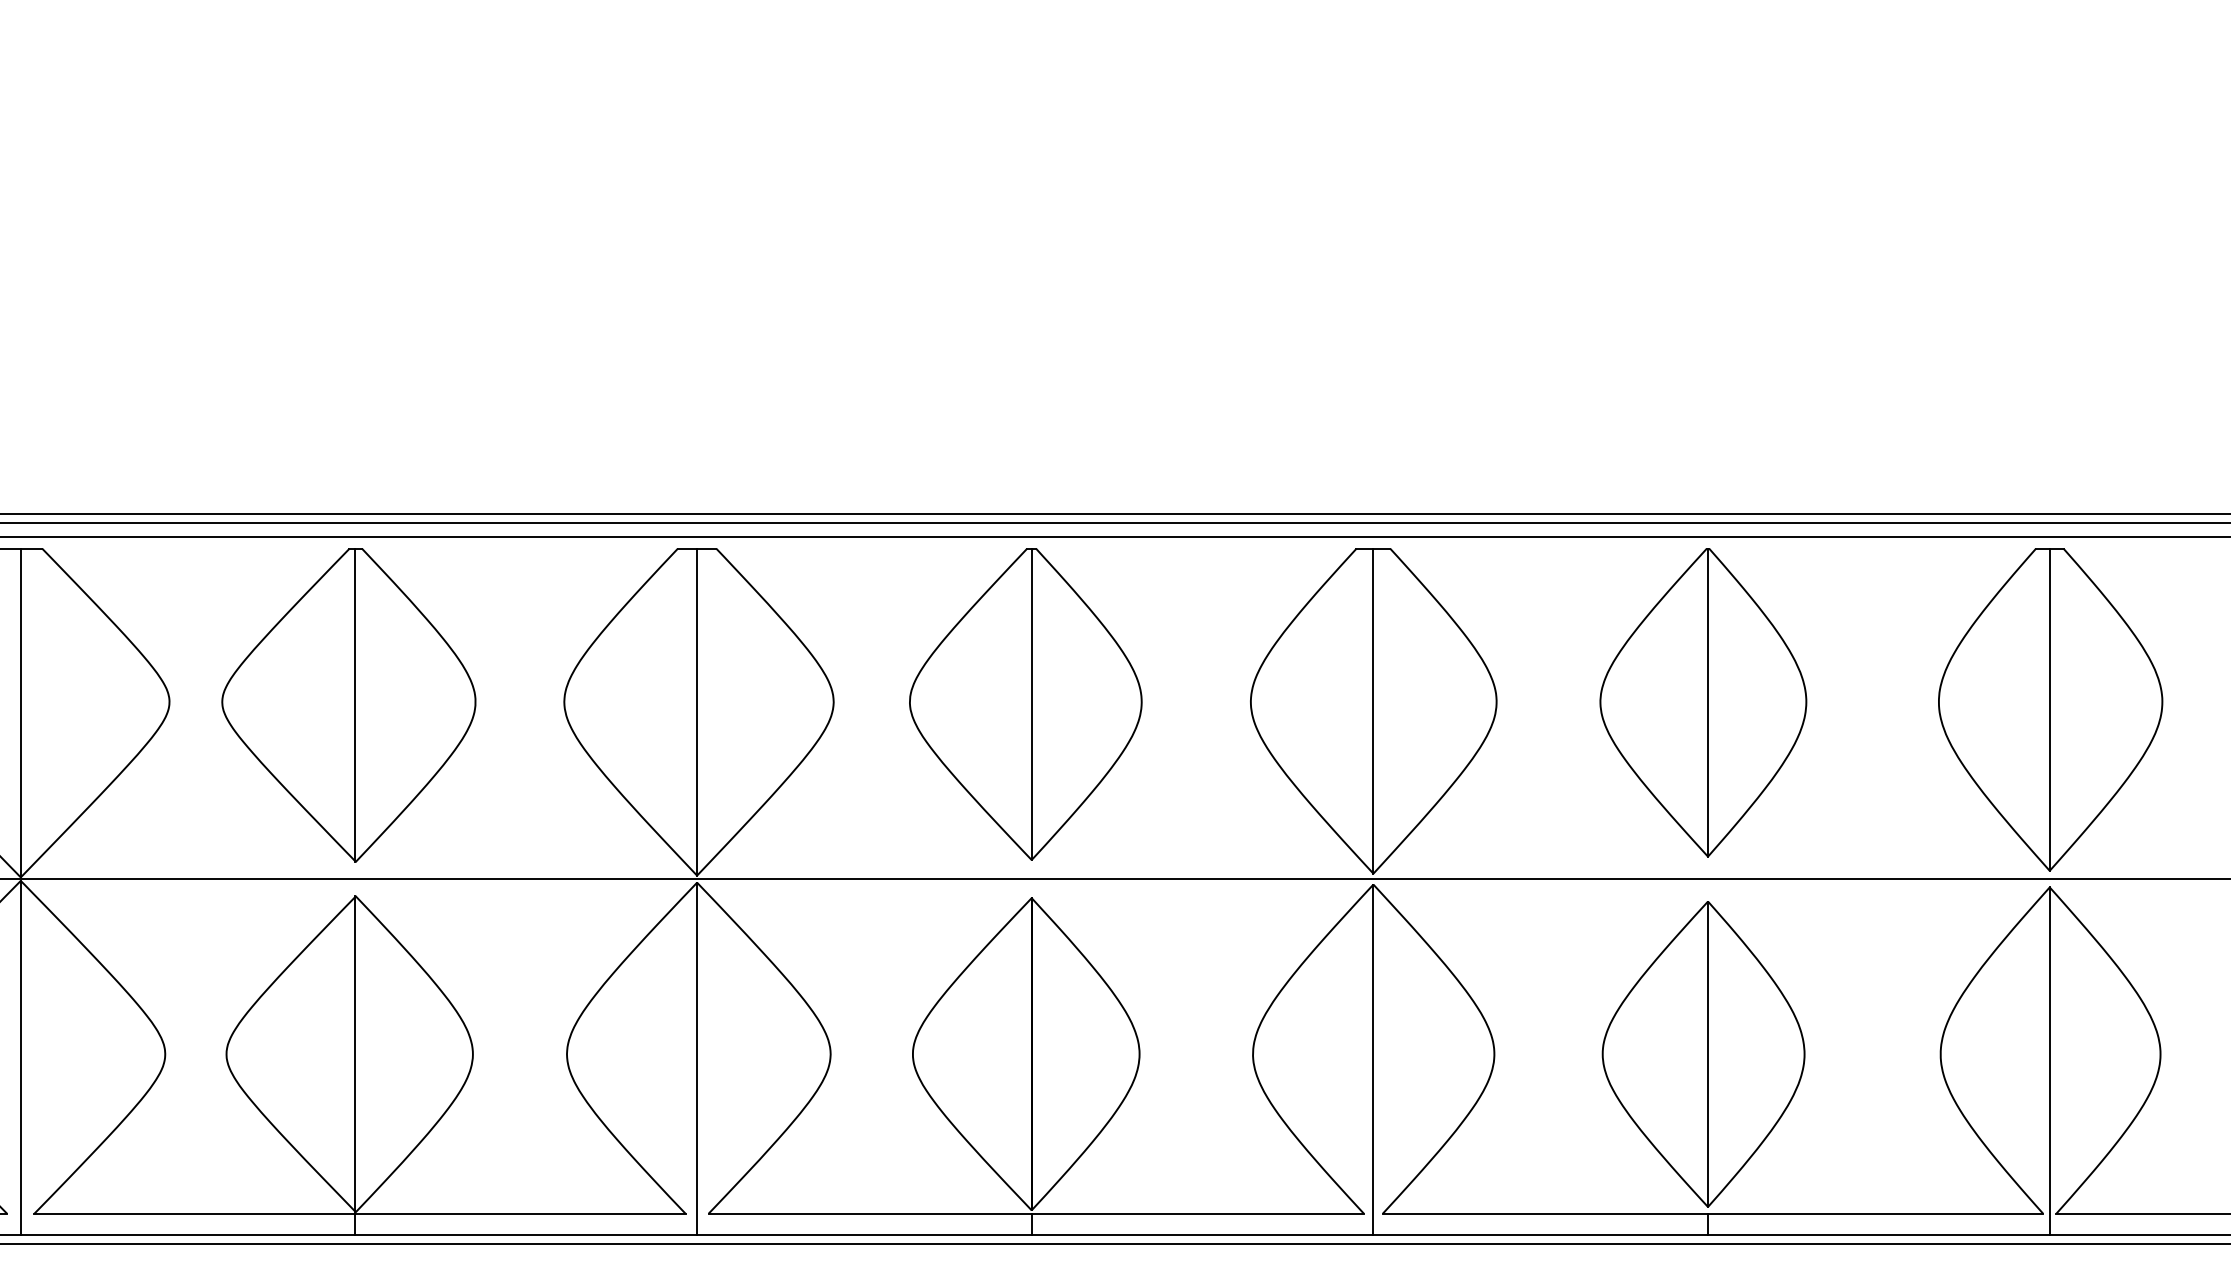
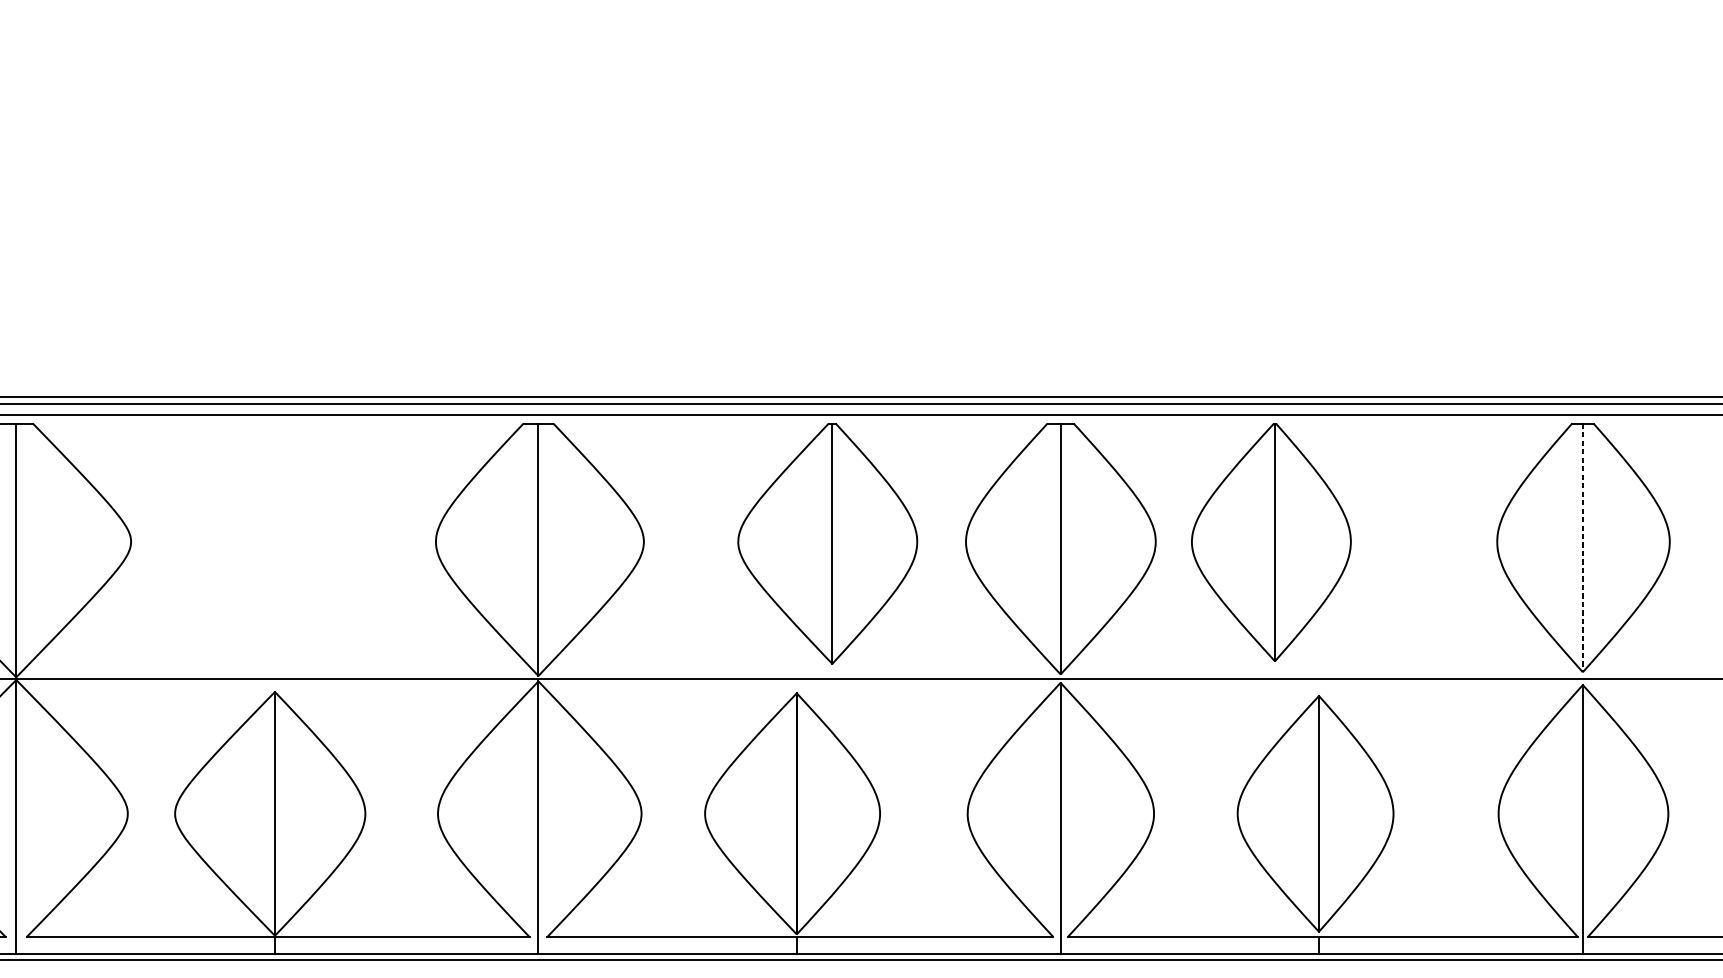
part: (1703, 702) -> (1271, 542), moved
part: (1025, 704) -> (827, 543), moved
part: (348, 705) -> (269, 544), removed
line: (2049, 710) -> (1582, 548), solid -> dashed

